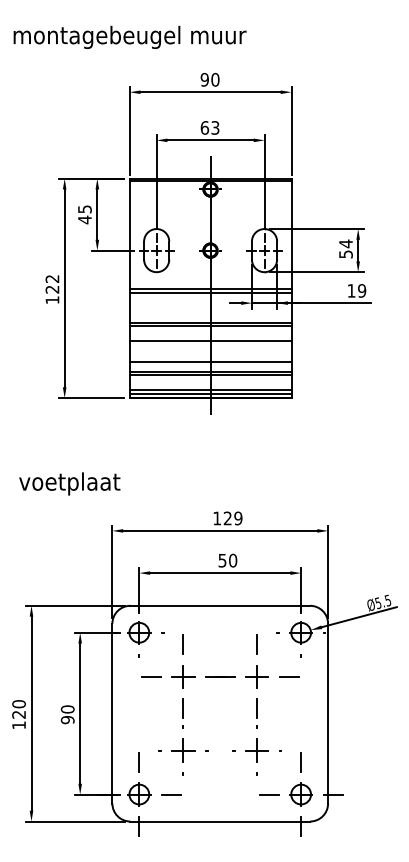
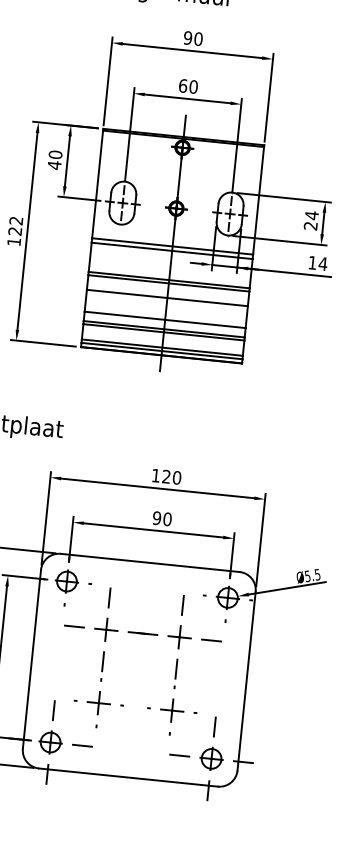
text: (215, 127) -> (193, 86), 63 -> 60
text: (84, 209) -> (55, 154), 45 -> 40
text: (345, 254) -> (310, 226), 54 -> 24
text: (361, 290) -> (322, 263), 19 -> 14
text: (238, 518) -> (177, 477), 129 -> 120
text: (222, 560) -> (157, 518), 50 -> 90

